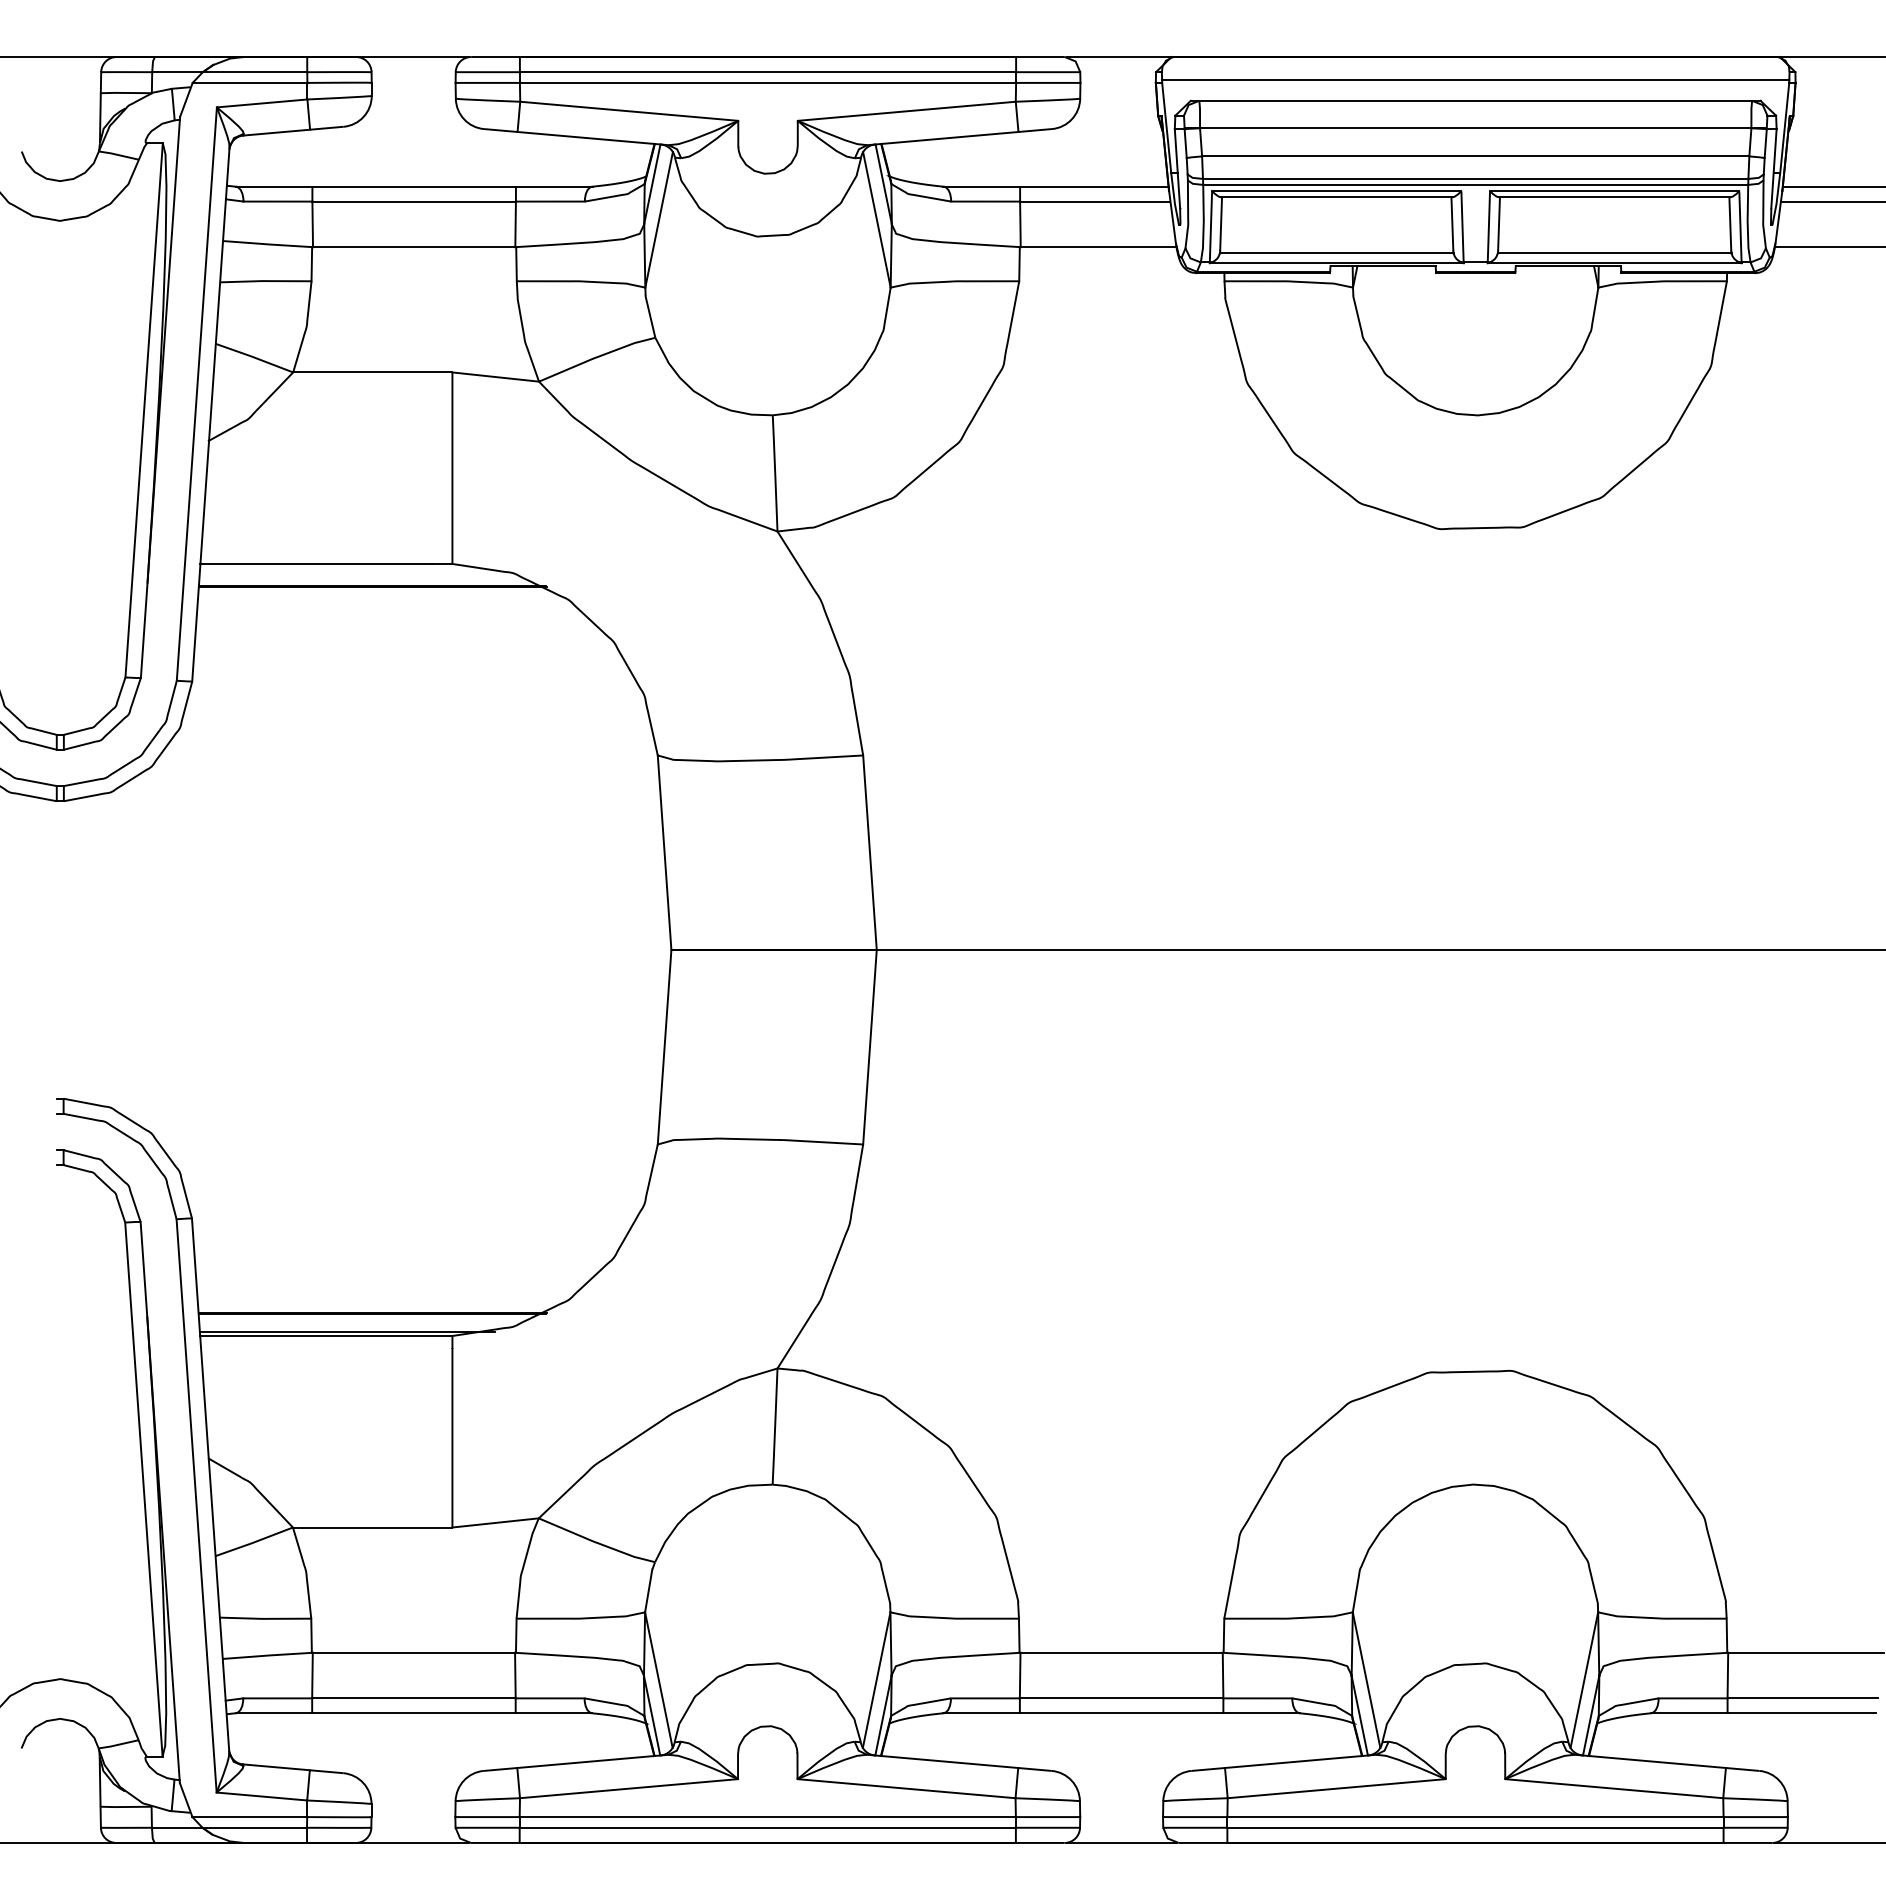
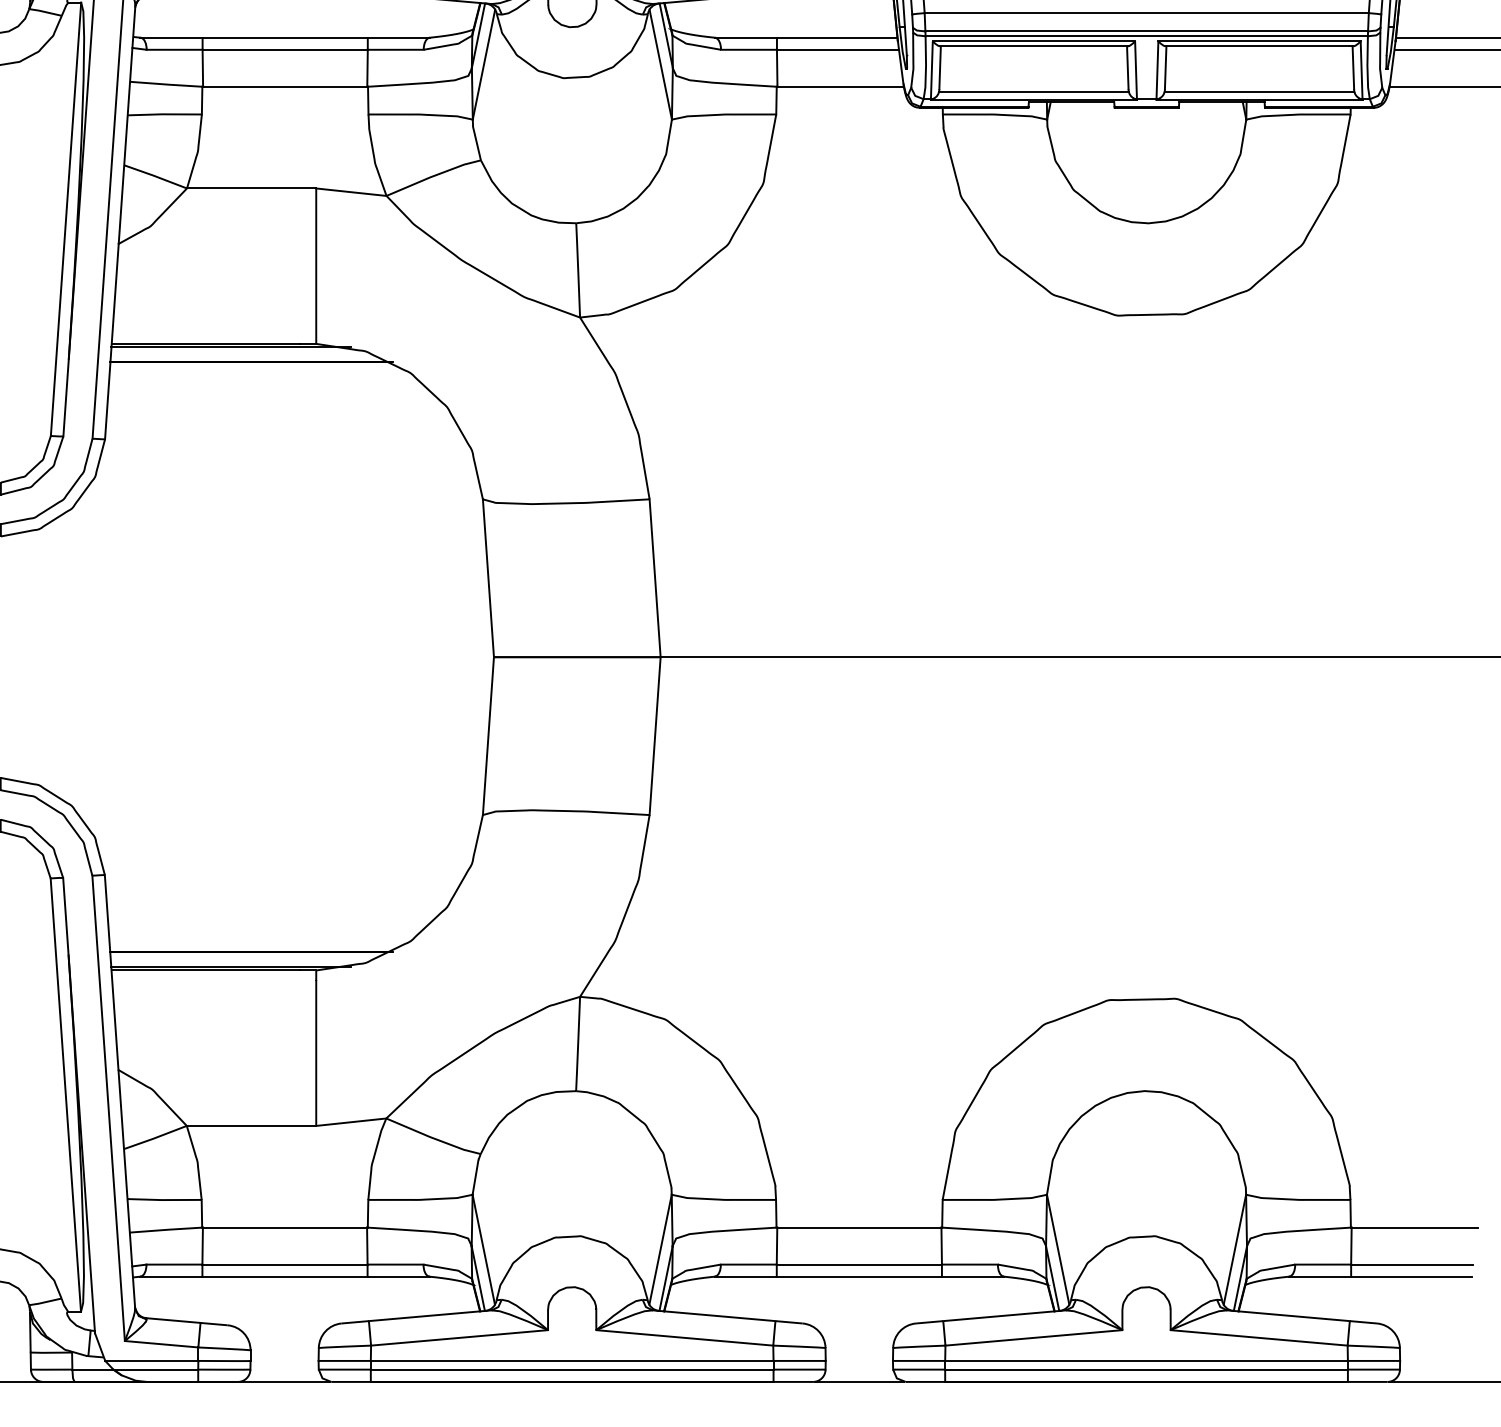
line: (347, 568) -> (231, 347), added

